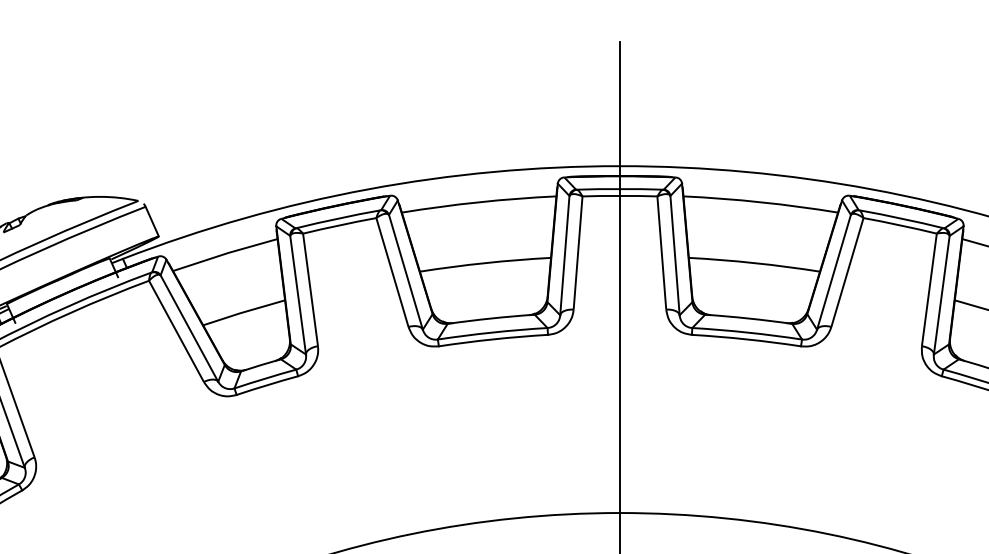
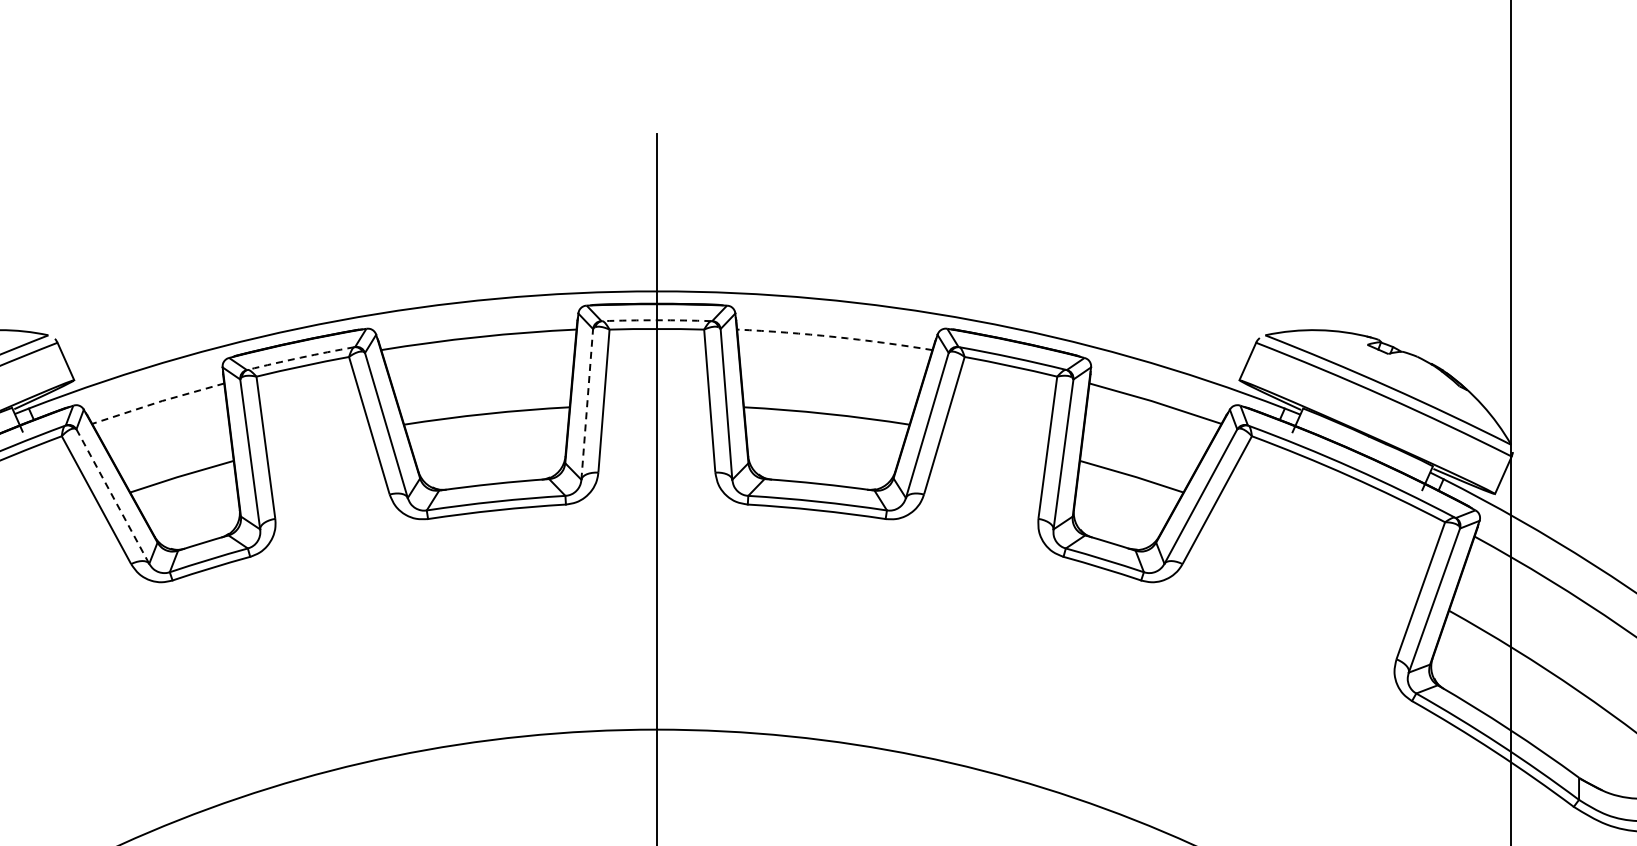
arc: (619, 189) -> (656, 320), solid -> dashed
arc: (761, 202) -> (835, 337), solid -> dashed
arc: (337, 218) -> (300, 357), solid -> dashed
line: (225, 254) -> (158, 402), solid -> dashed
line: (565, 255) -> (587, 404), solid -> dashed
line: (189, 329) -> (113, 497), solid -> dashed

